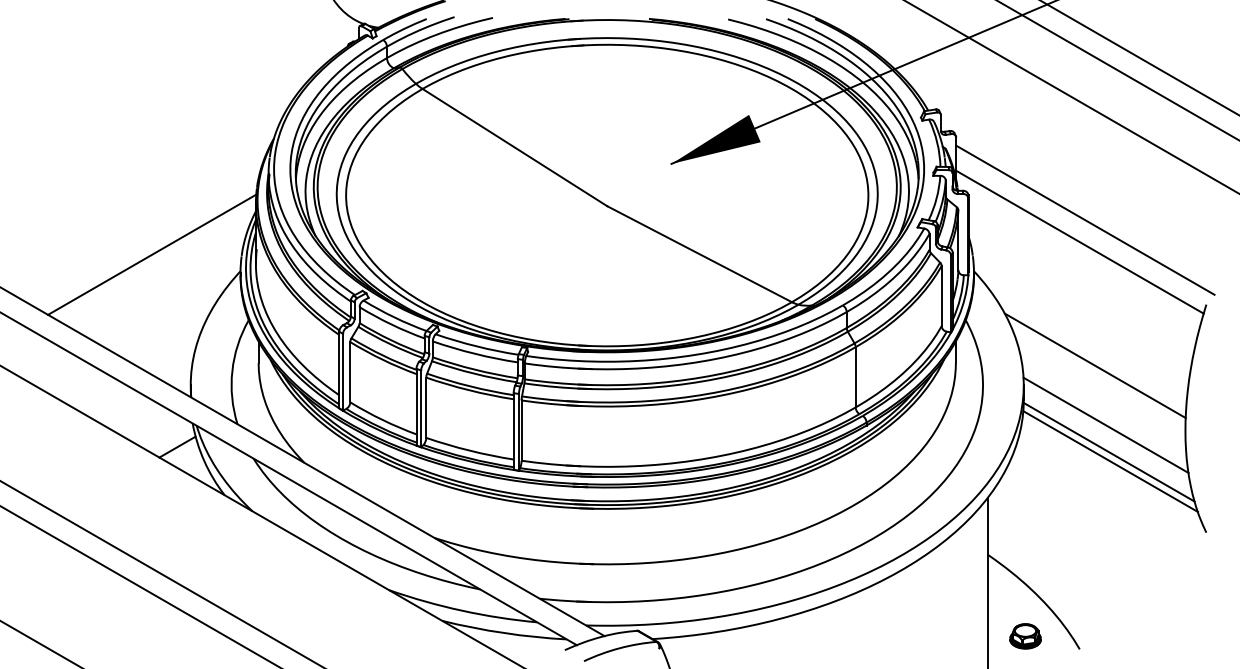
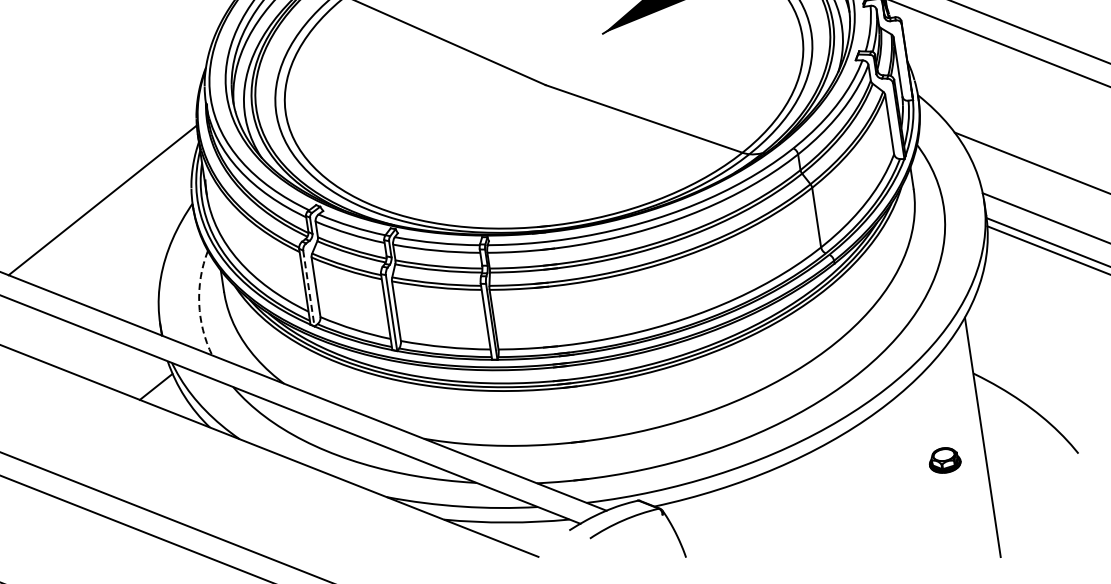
arc: (232, 371) -> (199, 303), solid -> dashed
line: (343, 372) -> (309, 288), solid -> dashed
part: (1025, 636) -> (944, 460), moved

